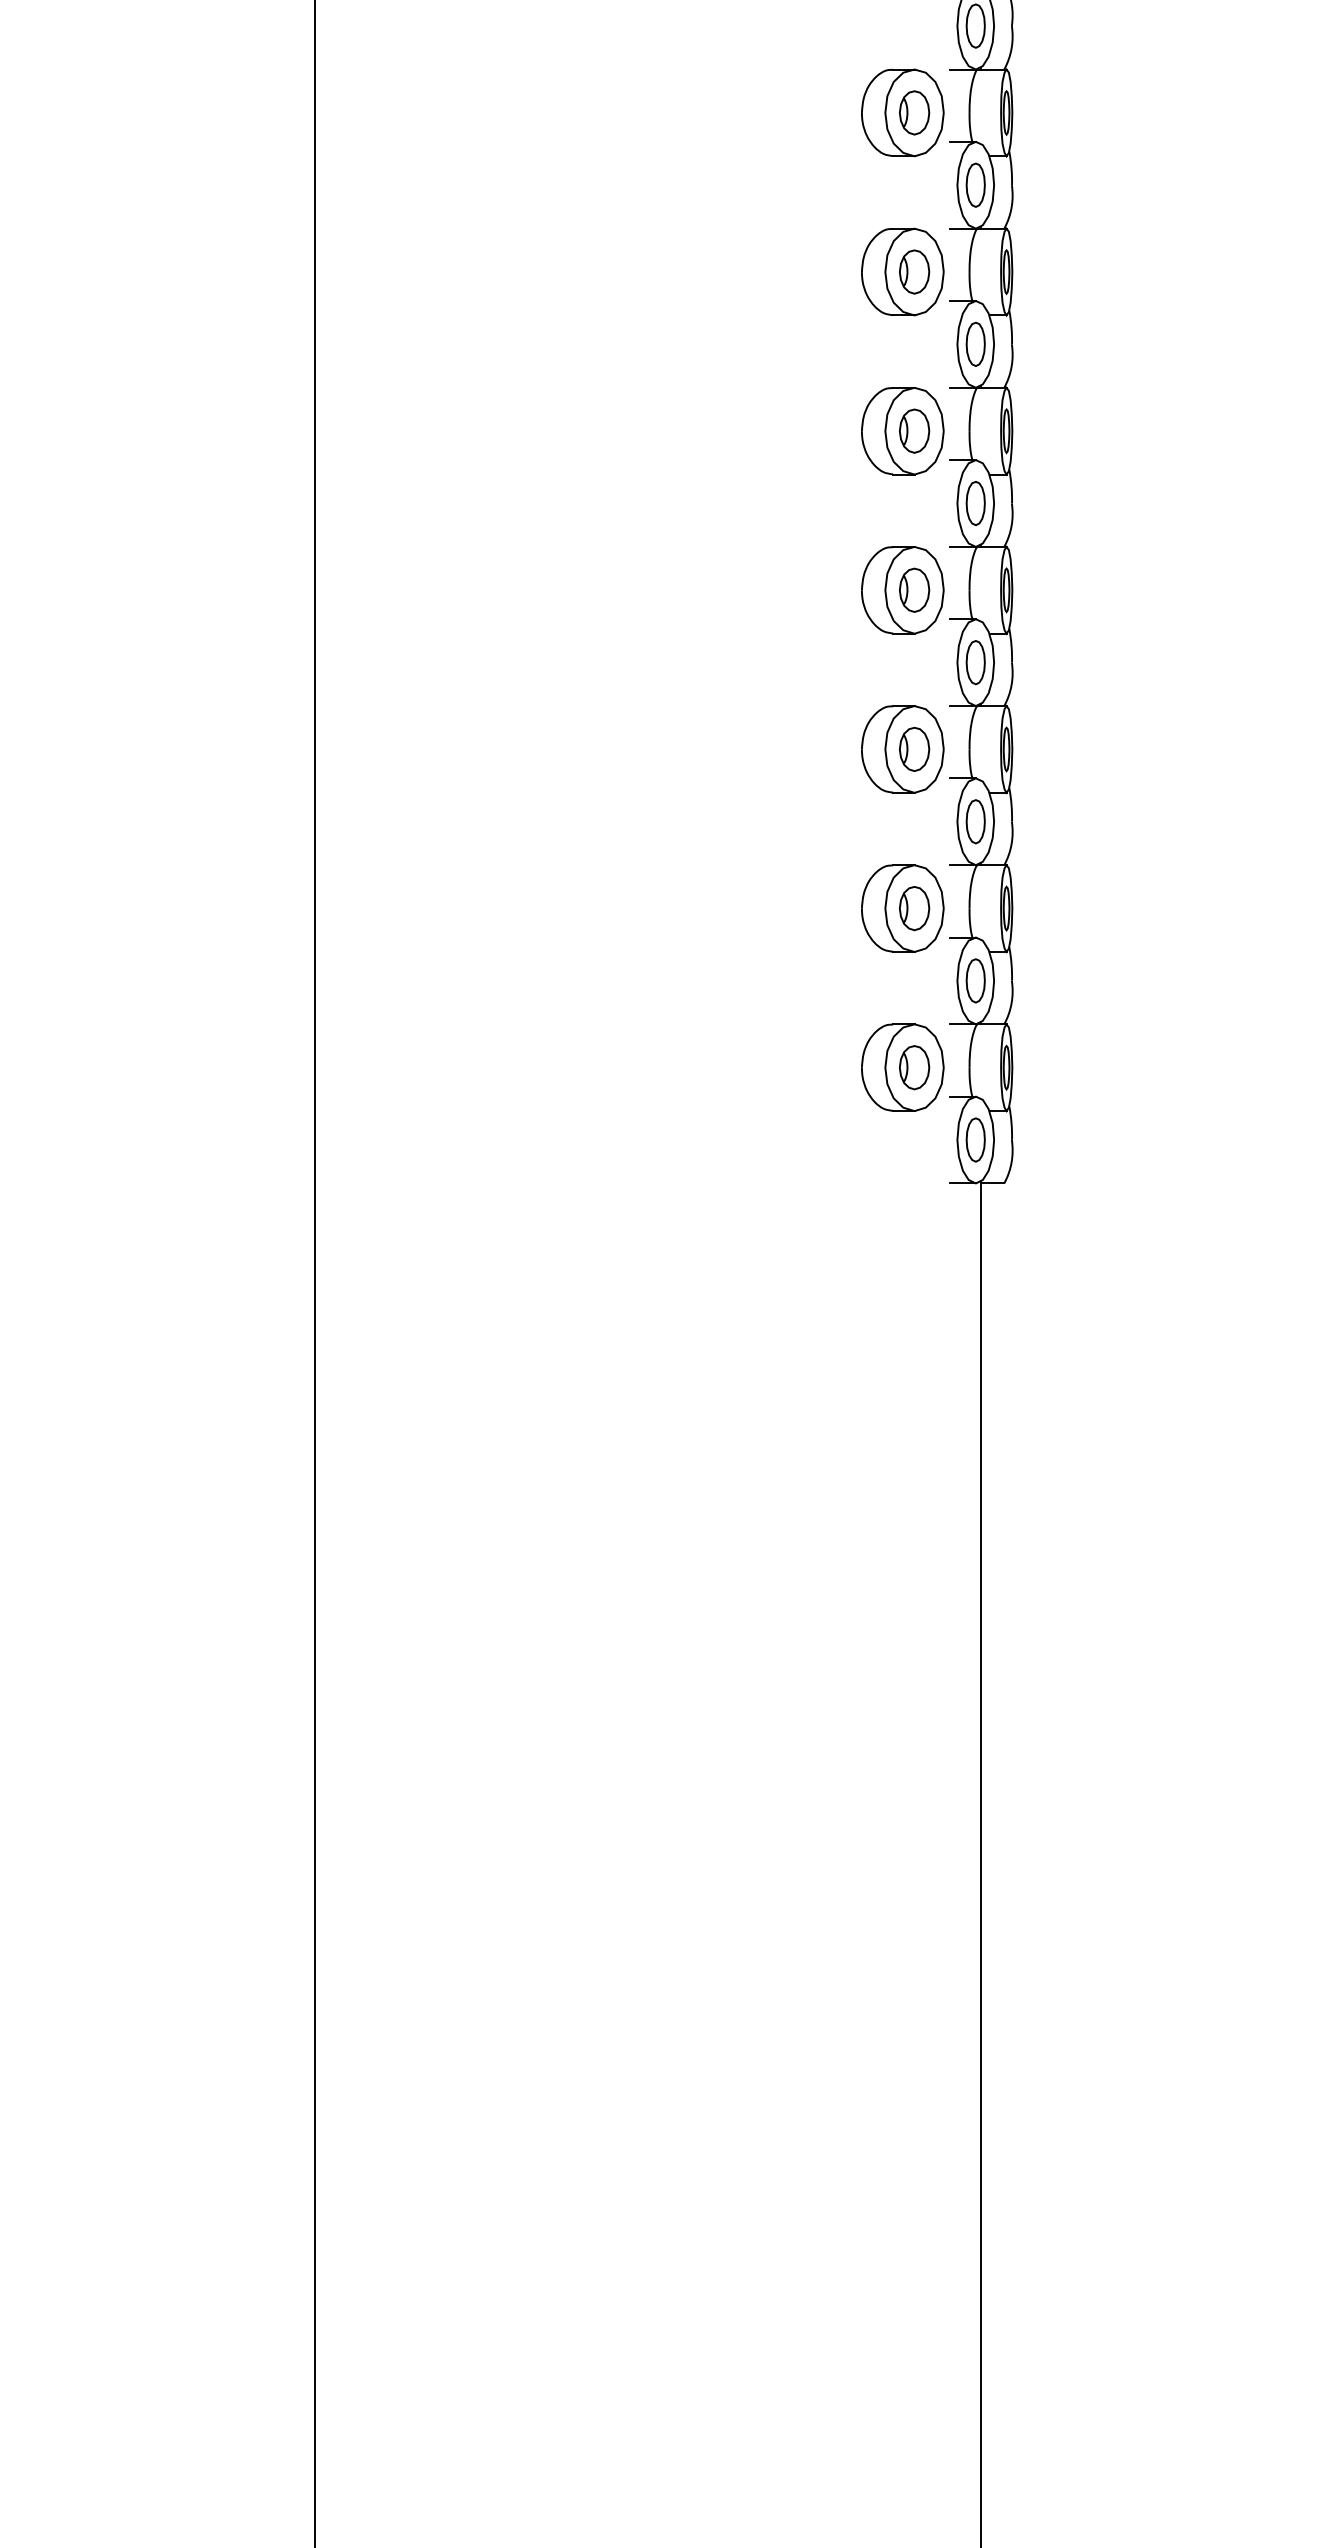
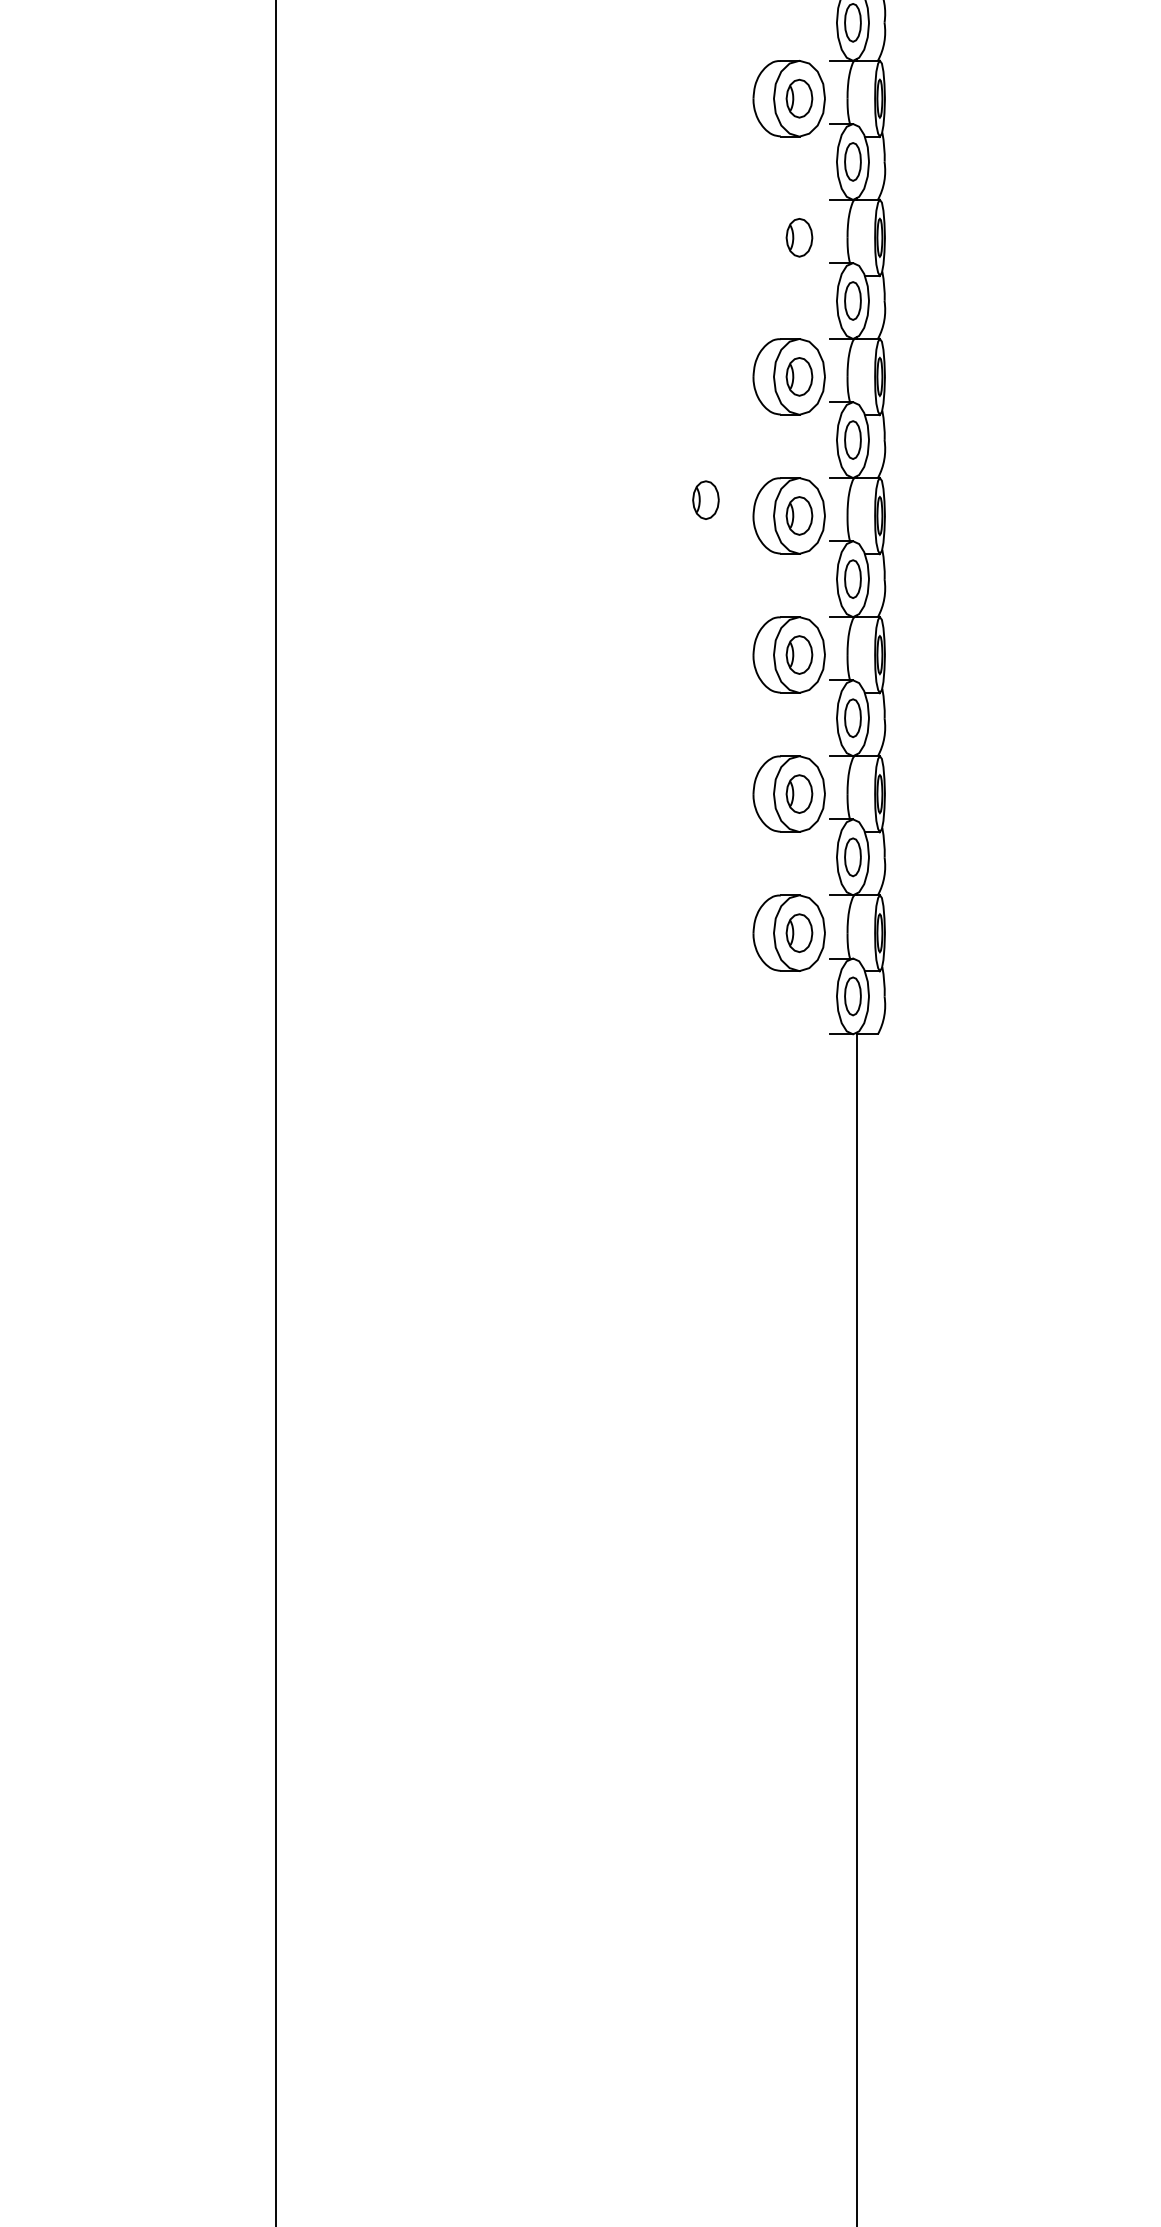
part: (902, 271) -> (788, 237), removed
part: (807, 571) -> (705, 499), added

